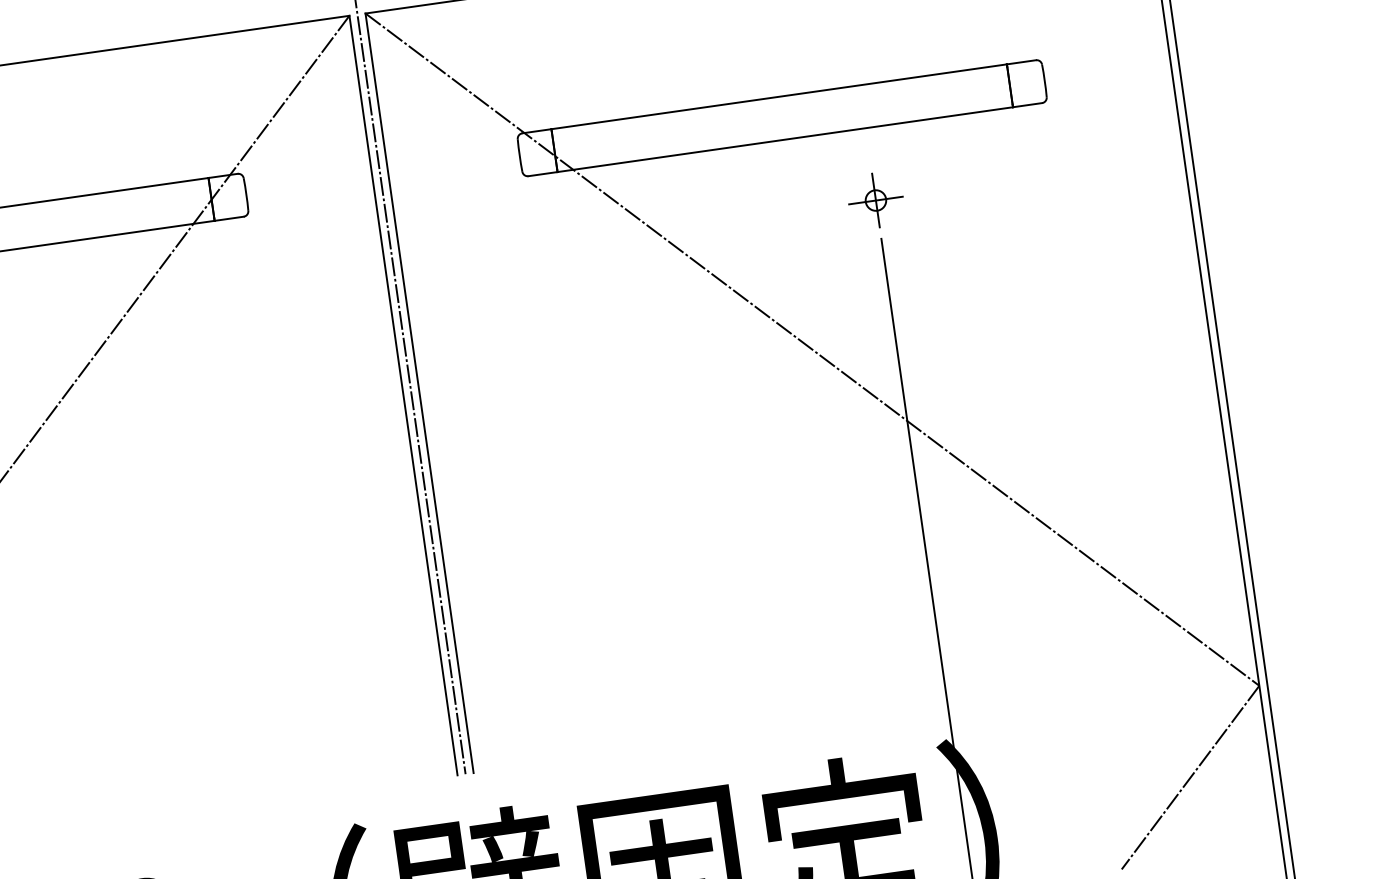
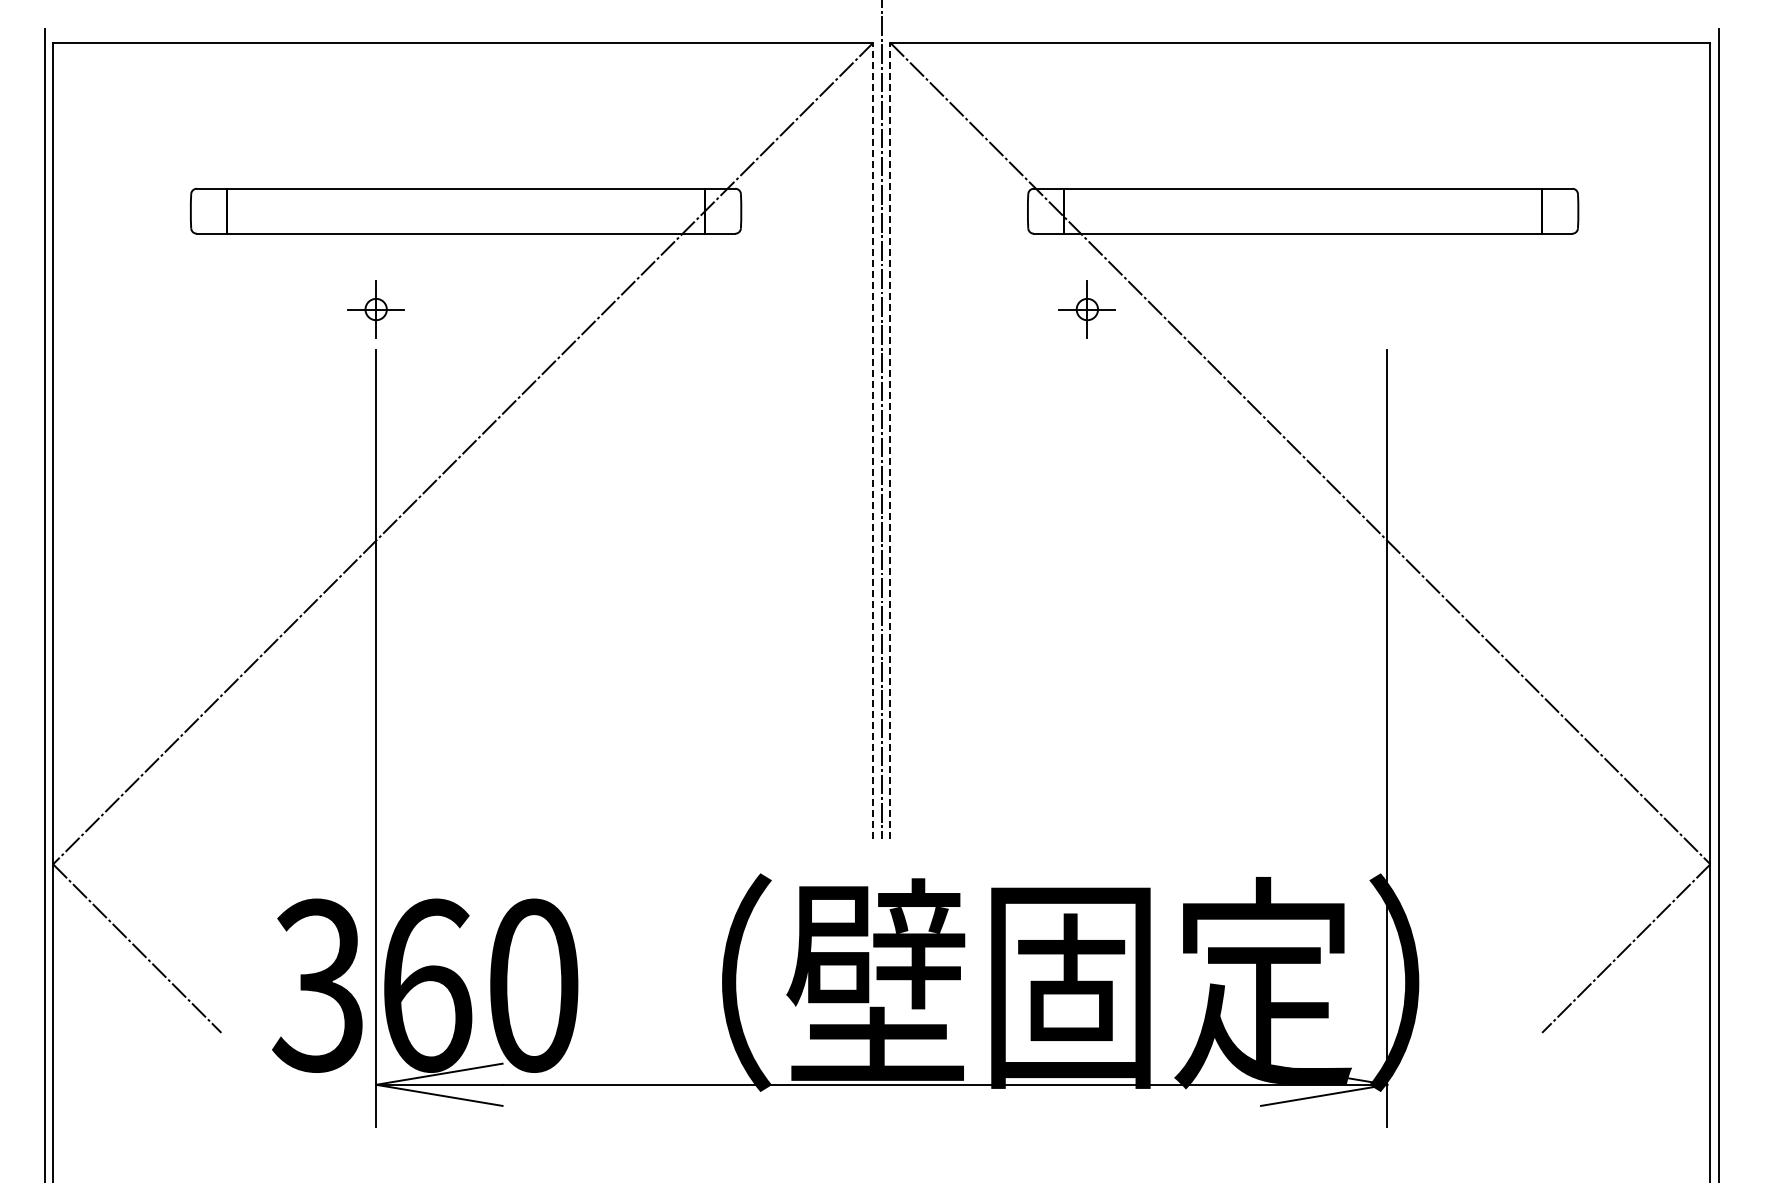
part: (875, 200) -> (1086, 309), moved
line: (419, 392) -> (890, 440), solid -> dashed
line: (403, 395) -> (873, 440), solid -> dashed

